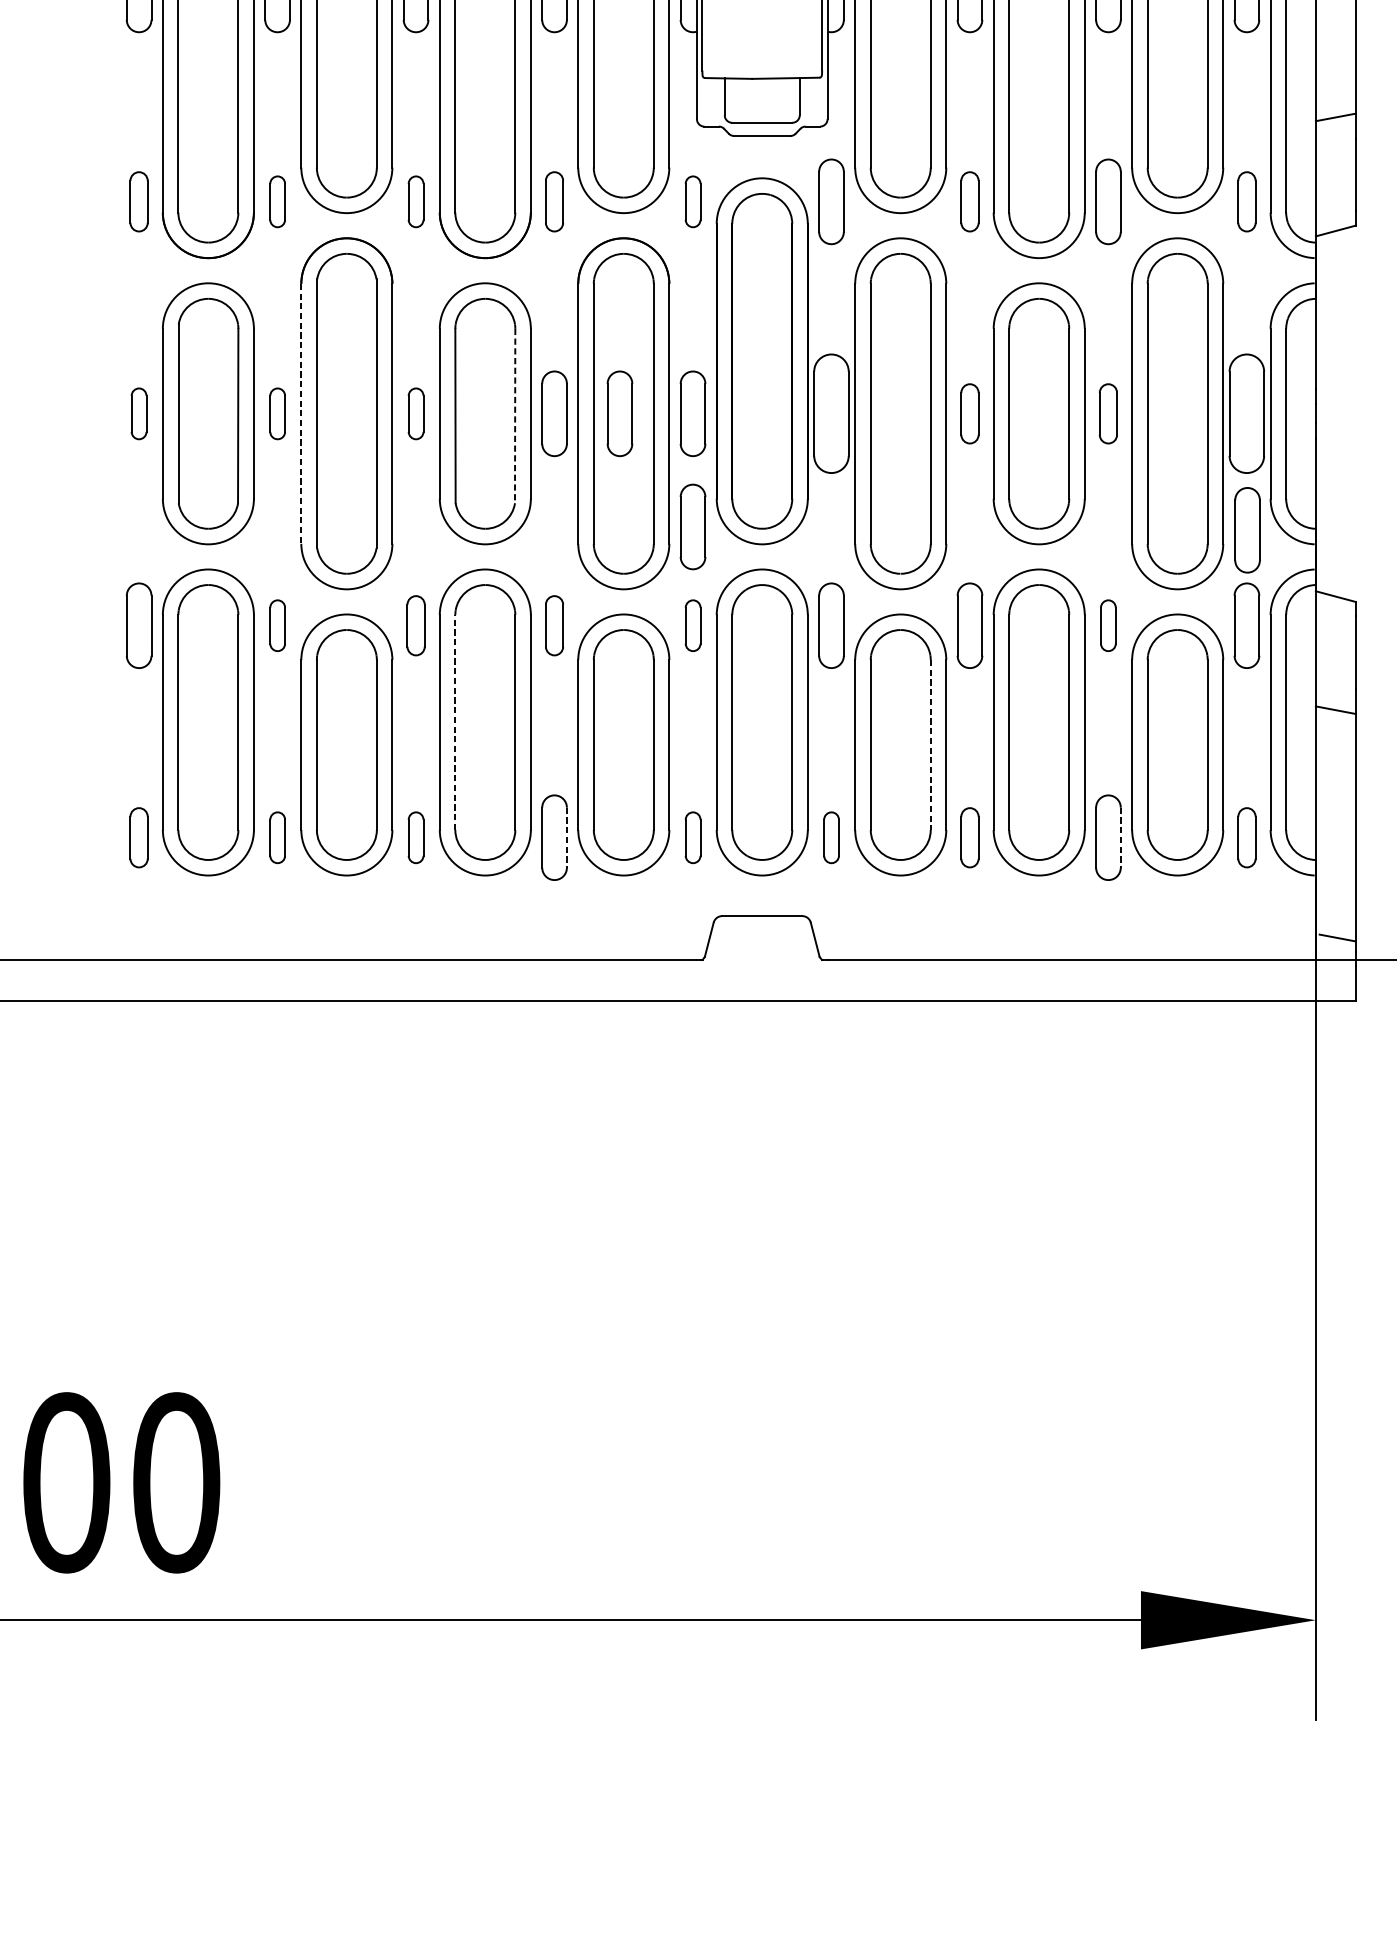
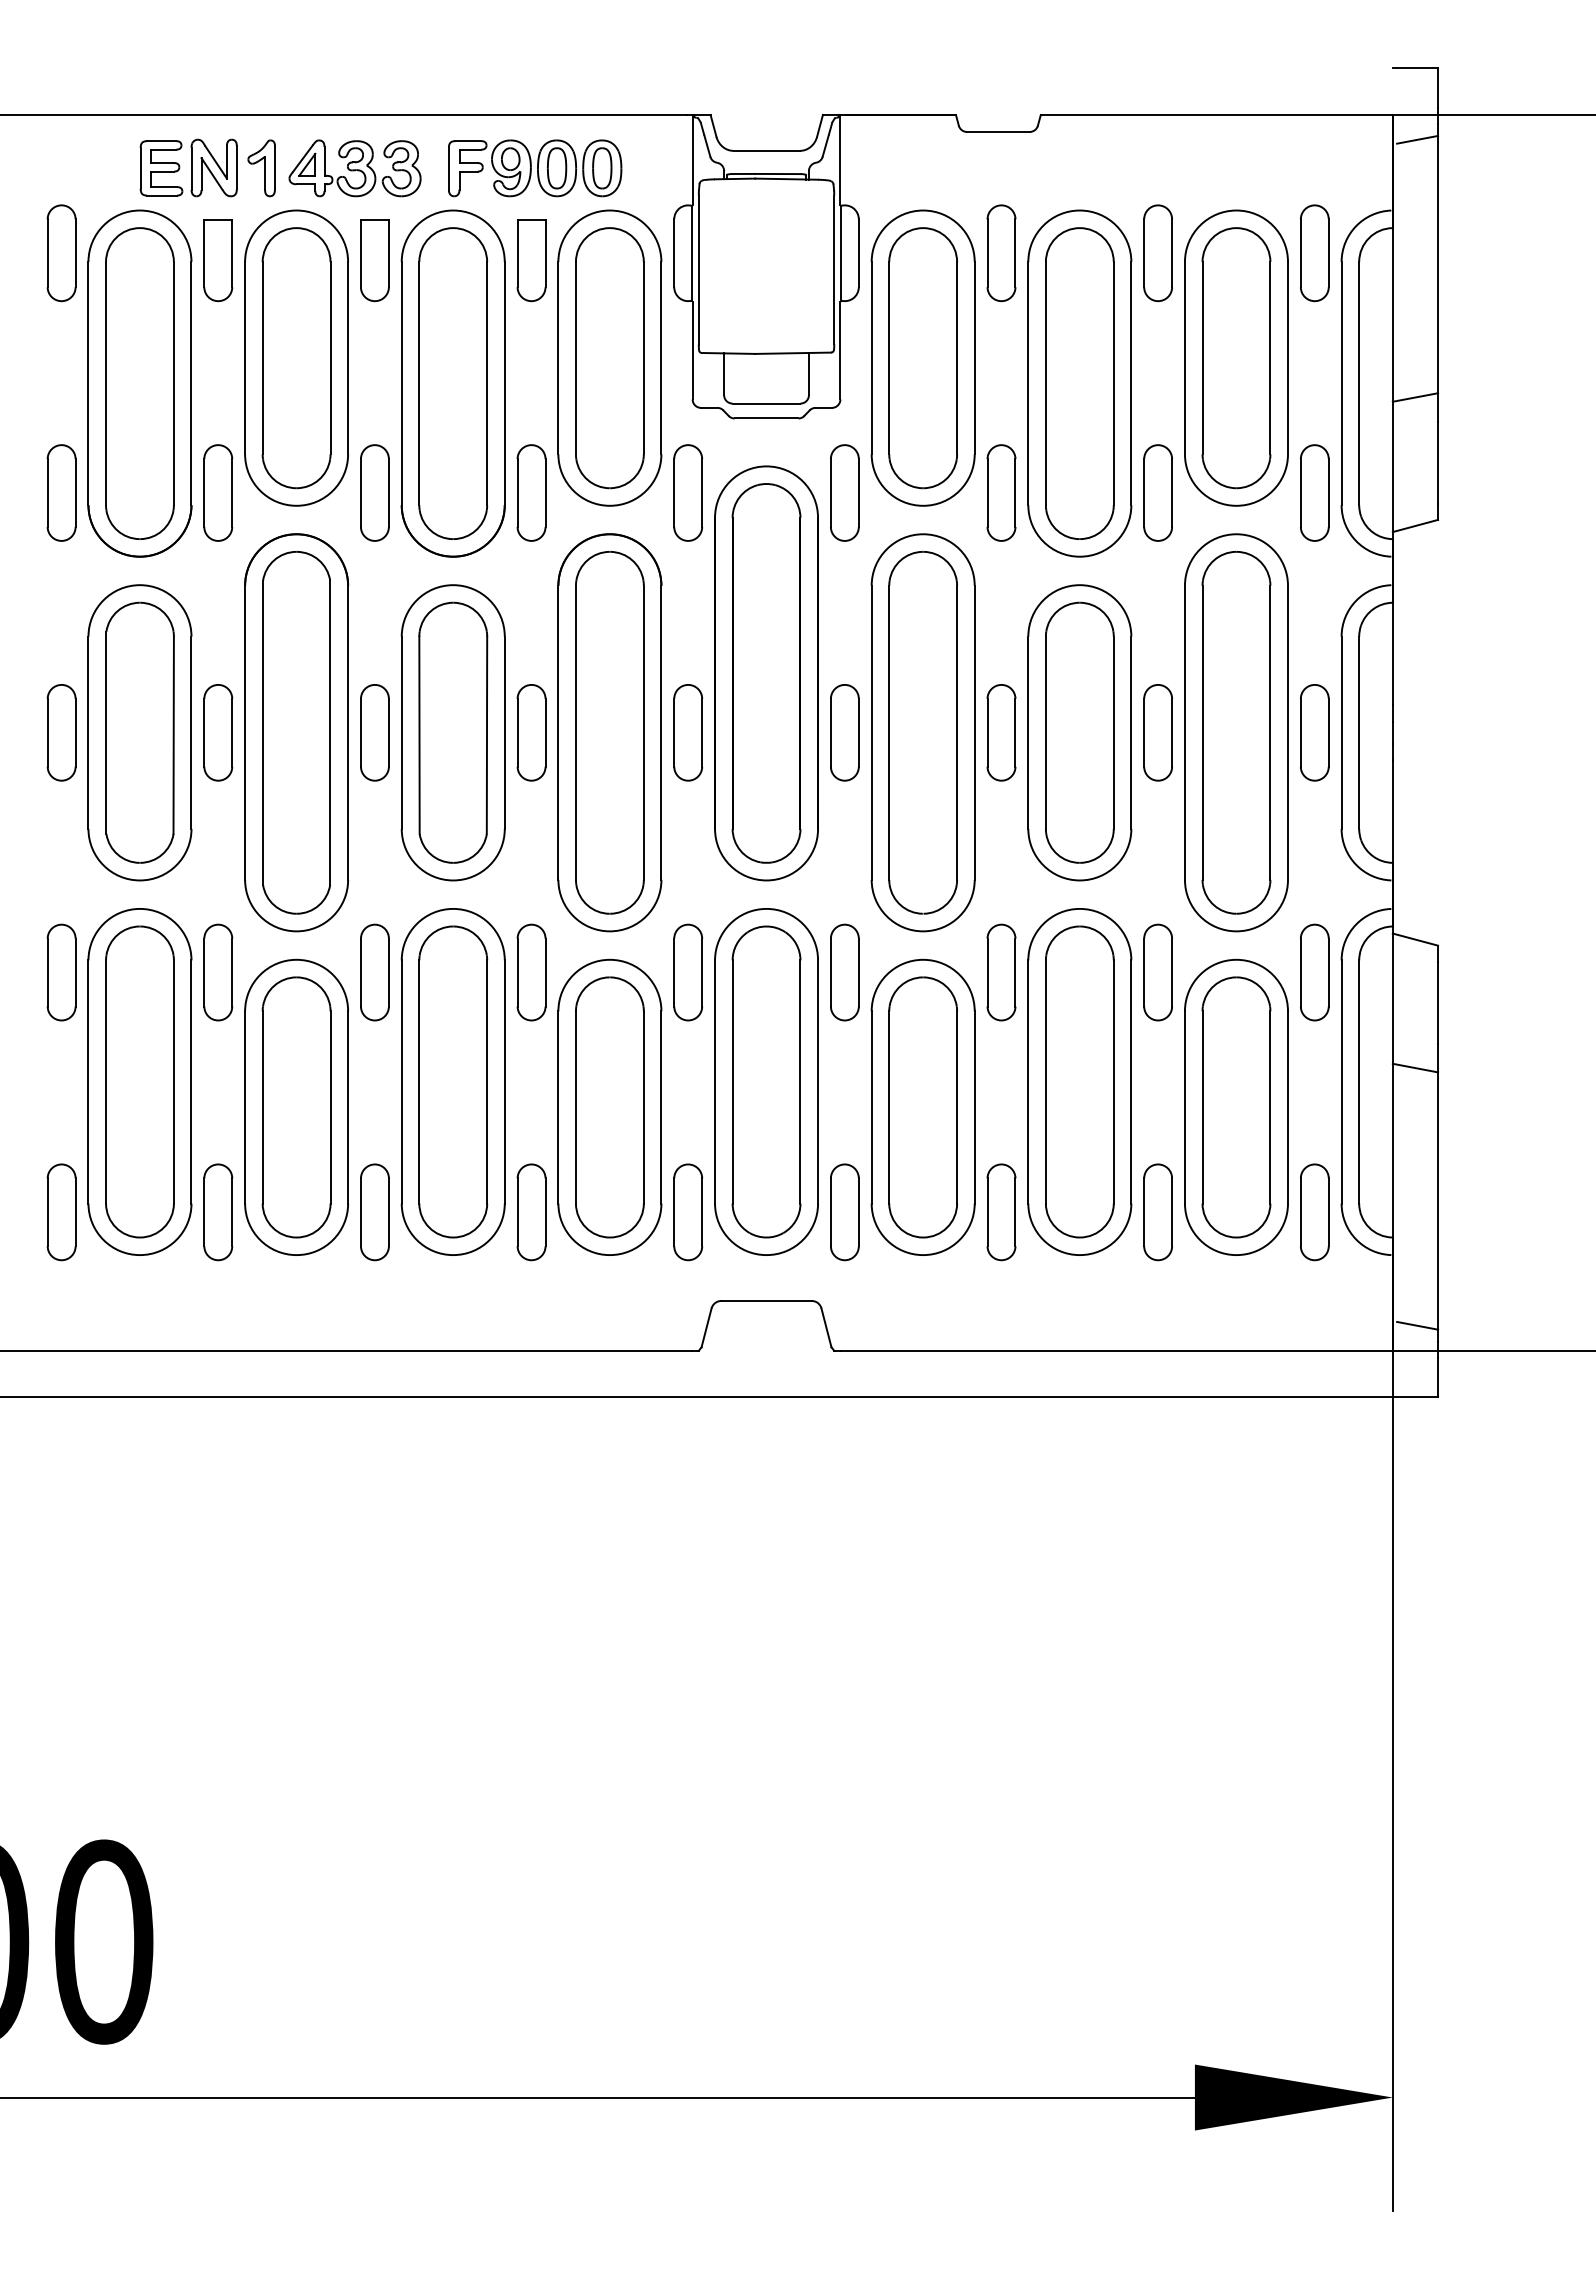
part: (139, 201) -> (61, 492), size x1.43
part: (277, 201) -> (218, 492), size x1.67
part: (415, 201) -> (374, 492), size x1.67
part: (554, 201) -> (531, 492), size x1.43
part: (693, 201) -> (688, 492), size x1.67
part: (969, 201) -> (1001, 492), size x1.43
part: (1246, 201) -> (1314, 492), size x1.43
part: (139, 413) -> (61, 732), size x1.67
part: (277, 413) -> (218, 732), size x1.67
part: (415, 413) -> (374, 732), size x1.67
part: (619, 413) -> (605, 732), removed
part: (831, 413) -> (844, 732), size x0.71
part: (969, 413) -> (1001, 732), size x1.43
part: (1107, 413) -> (1157, 732), size x1.43
part: (1246, 413) -> (1314, 732), size x0.71
line: (301, 414) -> (245, 733), dashed -> solid
line: (515, 416) -> (487, 735), dashed -> solid
part: (693, 526) -> (688, 860), removed
part: (1247, 530) -> (1315, 864), removed
part: (277, 625) -> (218, 972), size x1.67
part: (415, 625) -> (374, 972), size x1.43
part: (554, 625) -> (531, 972), size x1.43
part: (693, 625) -> (688, 972), size x1.67
part: (1107, 625) -> (1157, 972), size x1.67
line: (455, 722) -> (419, 1082), dashed -> solid
line: (931, 745) -> (957, 1107), dashed -> solid
part: (139, 837) -> (61, 1212), size x1.43
part: (277, 837) -> (218, 1212), size x1.67
part: (415, 837) -> (374, 1212), size x1.67
line: (566, 837) -> (545, 1212), dashed -> solid
part: (693, 837) -> (688, 1212), size x1.67
part: (831, 837) -> (844, 1212), size x1.67
part: (969, 837) -> (1001, 1212), size x1.43
line: (1121, 837) -> (1172, 1212), dashed -> solid
part: (1246, 837) -> (1314, 1212), size x1.43

